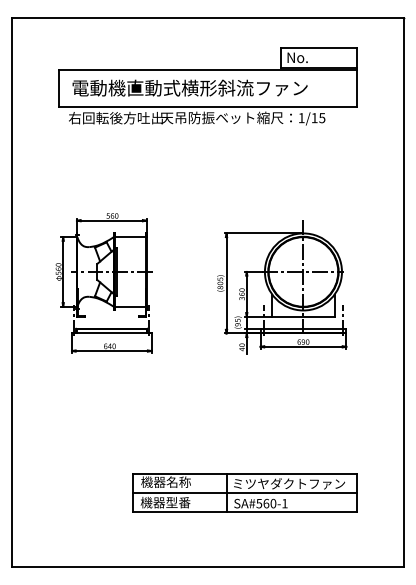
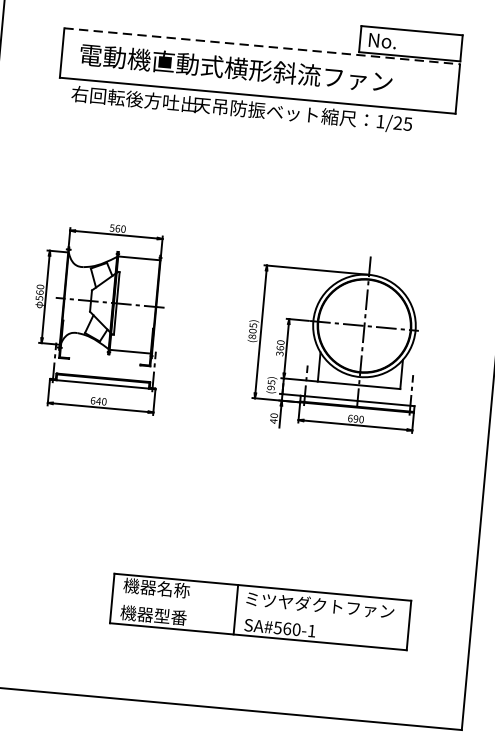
line: (208, 69) -> (262, 45), solid -> dashed
text: (314, 117) -> (397, 122), 1/15 -> 1/25
line: (245, 492) -> (260, 611), removed

